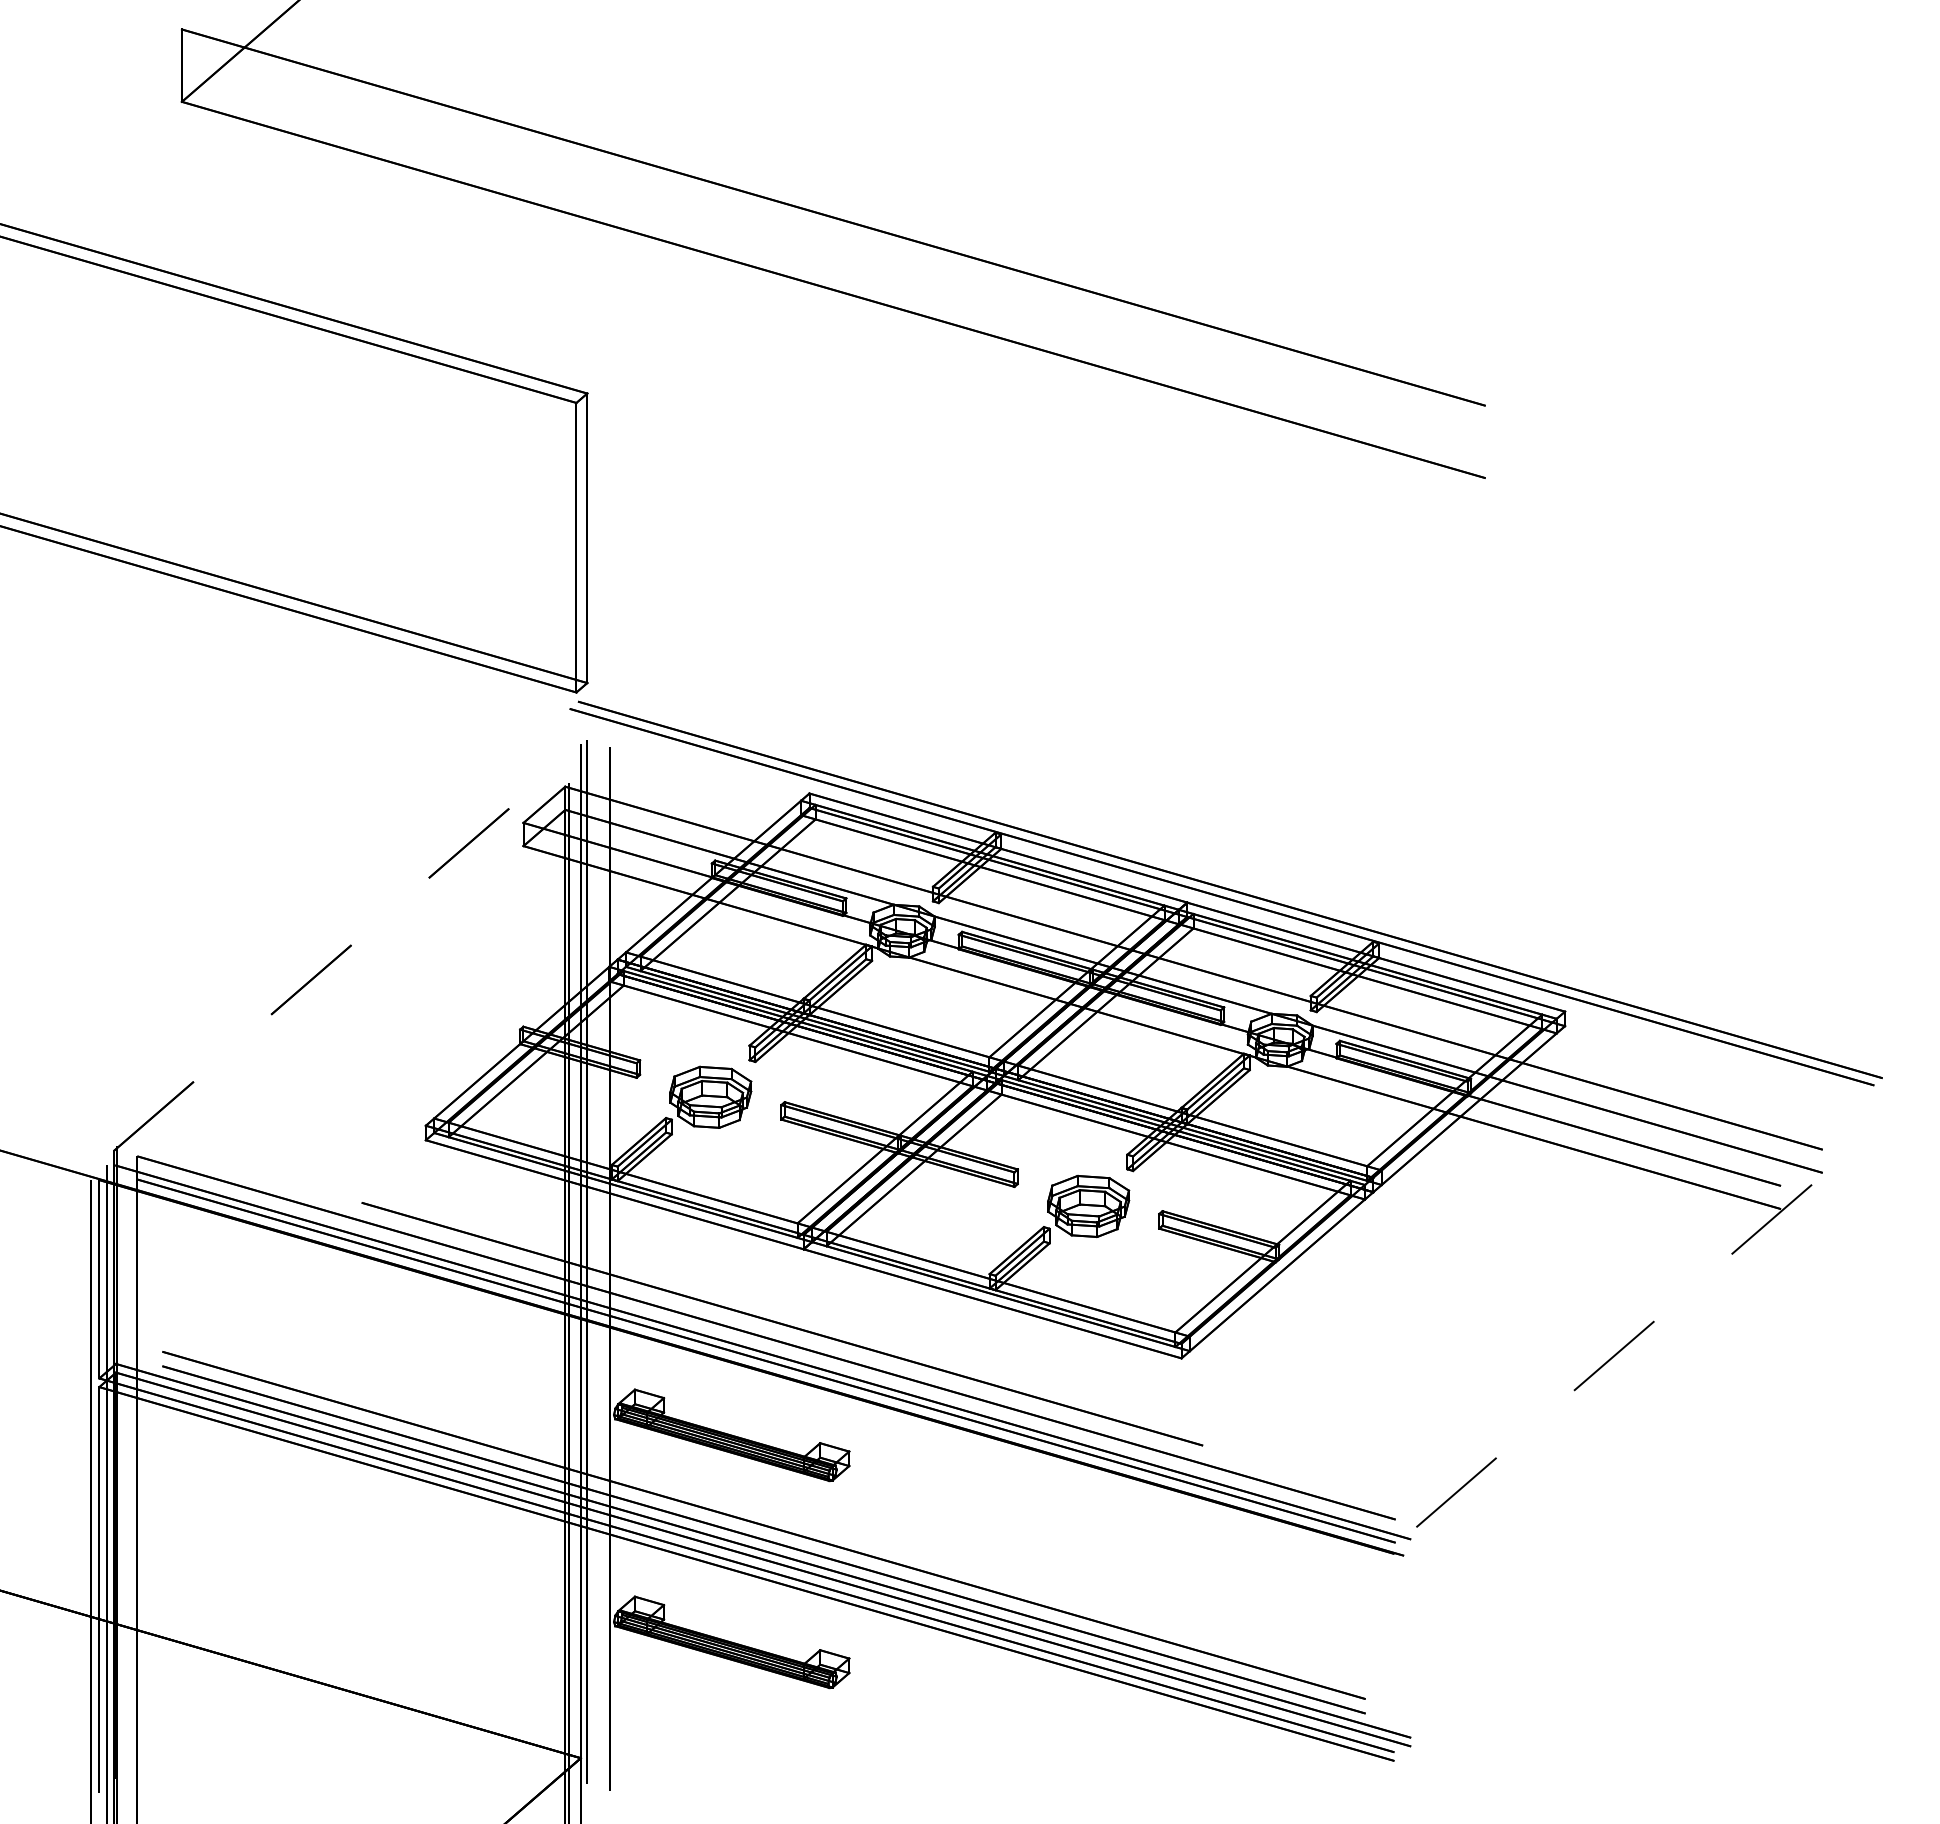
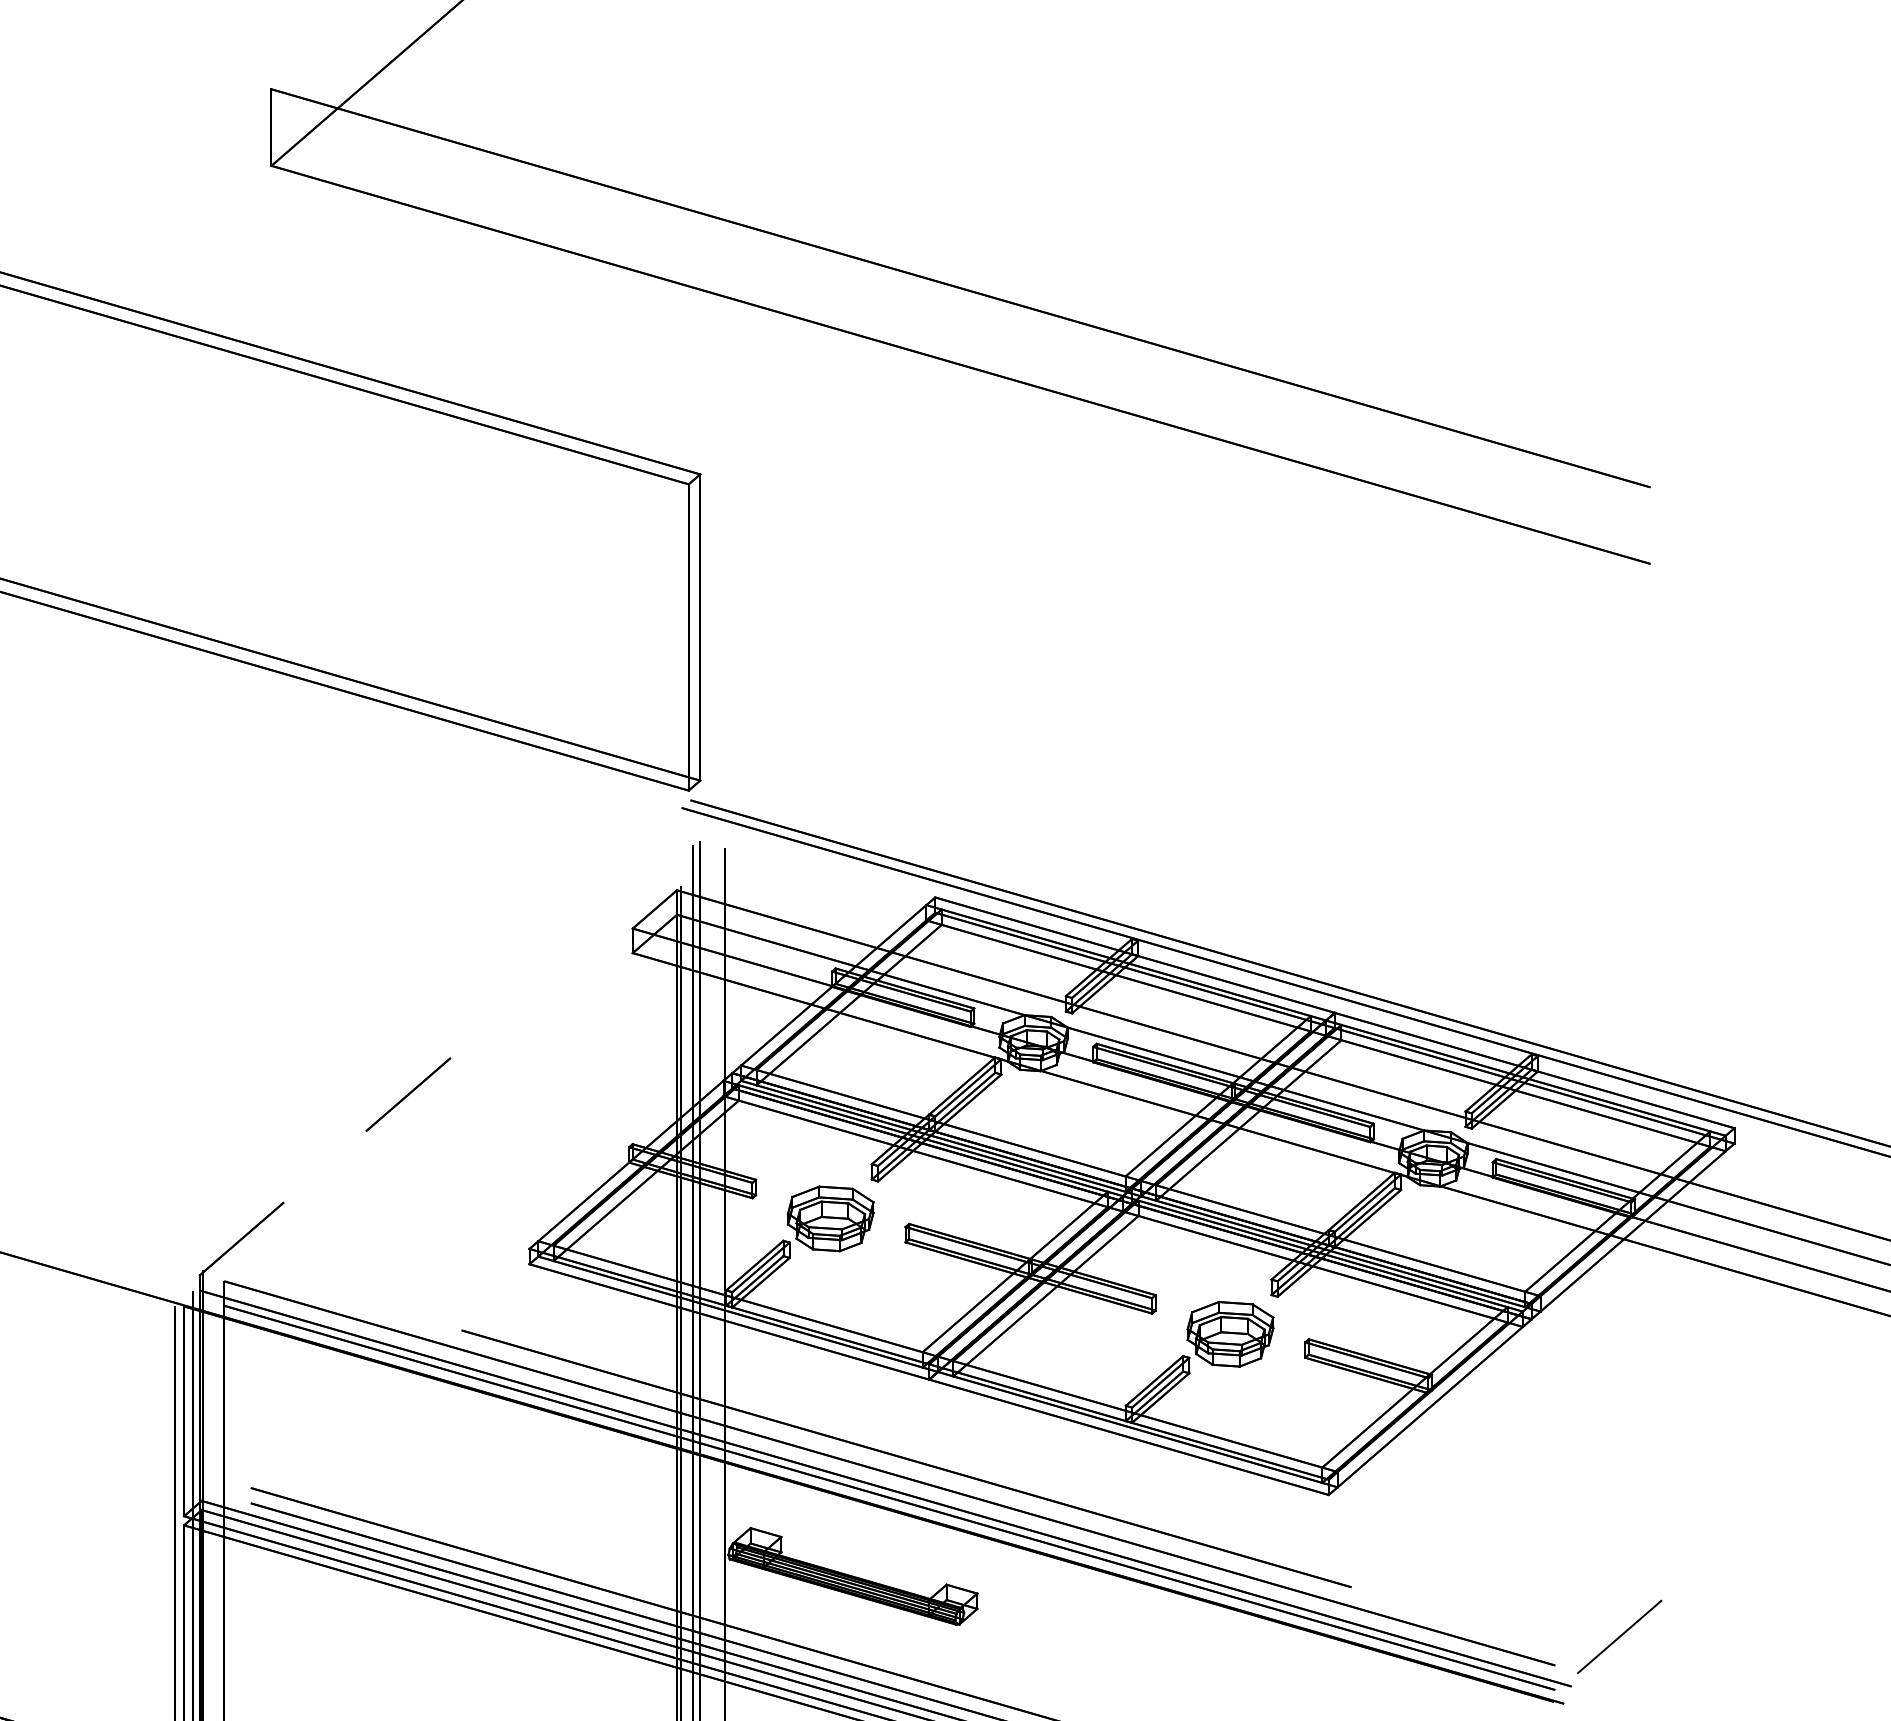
line: (468, 843) -> (574, 950), removed
line: (1613, 1355) -> (1785, 1491), removed

